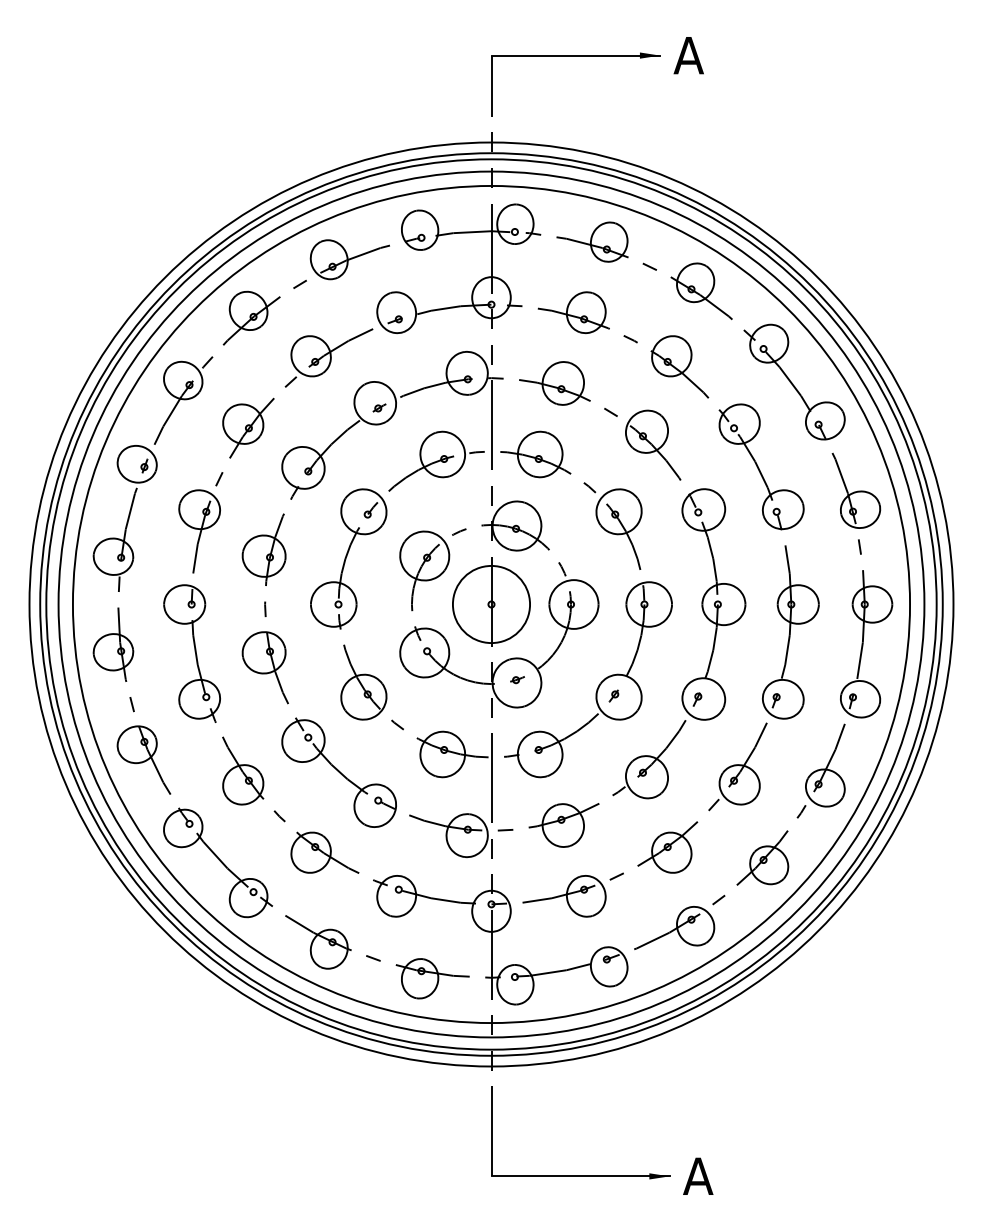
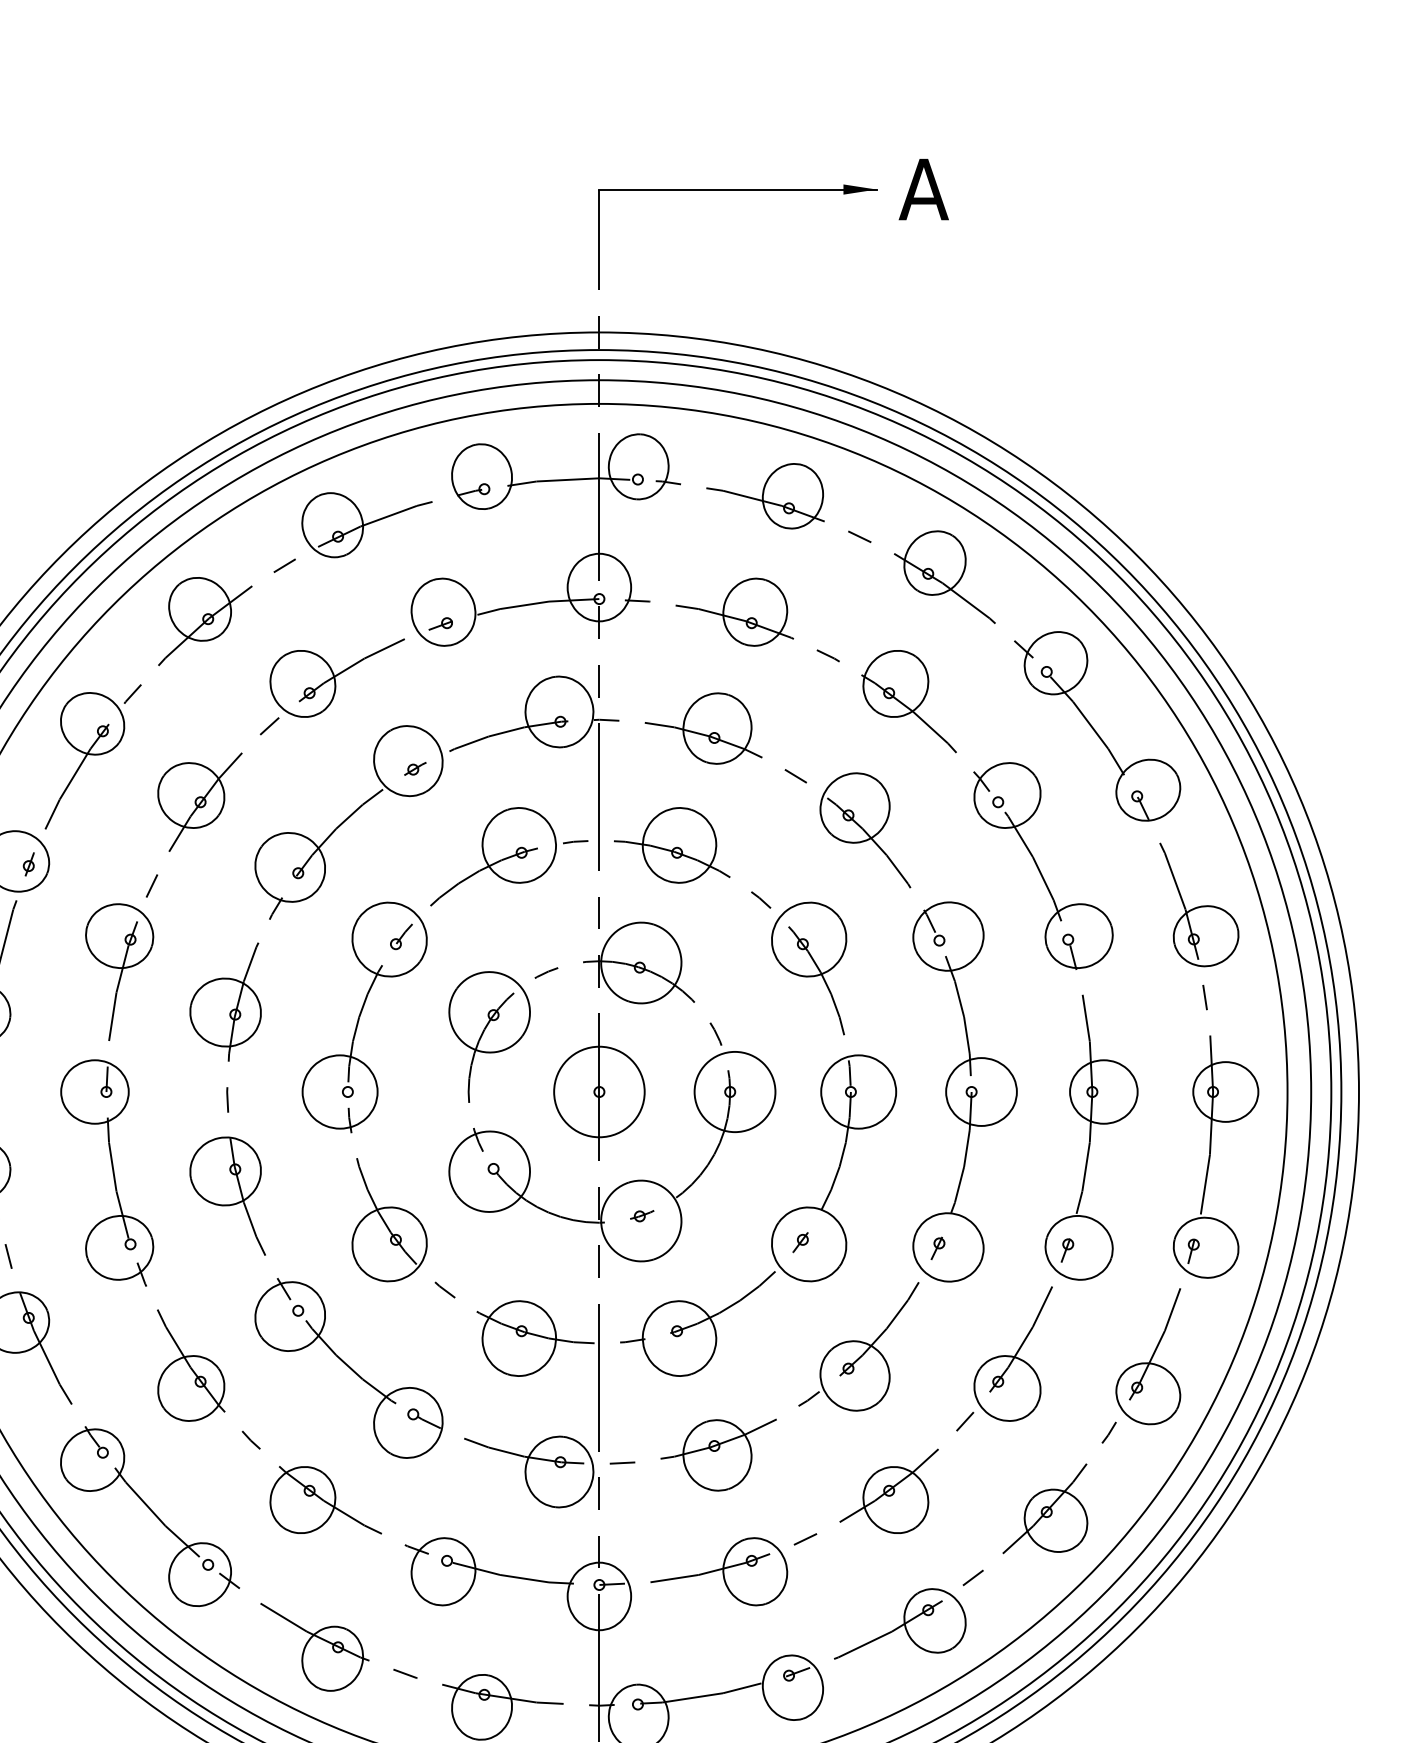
circle: (491, 604) -> (599, 1091), size x0.71

